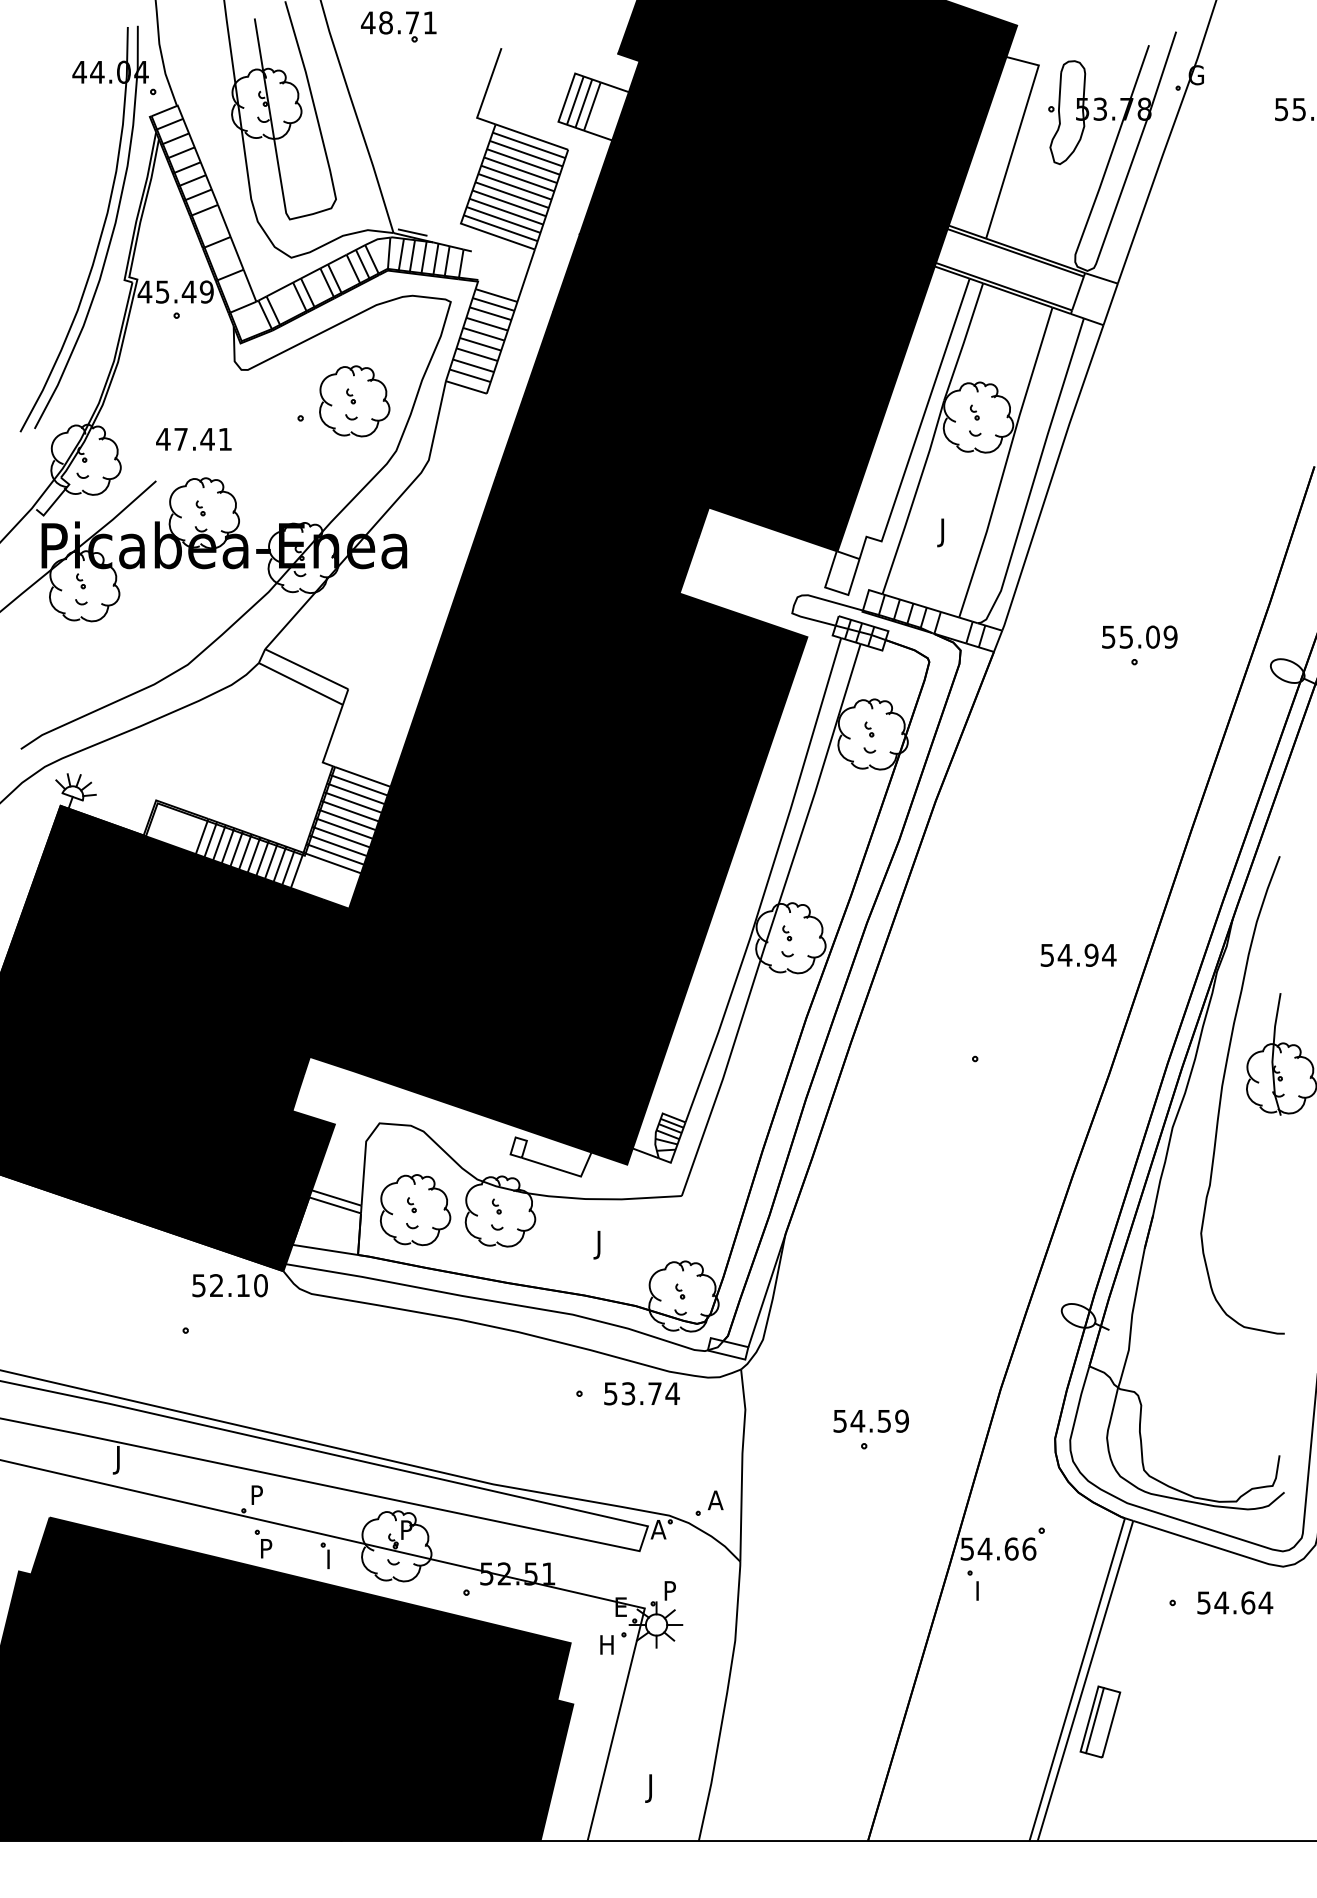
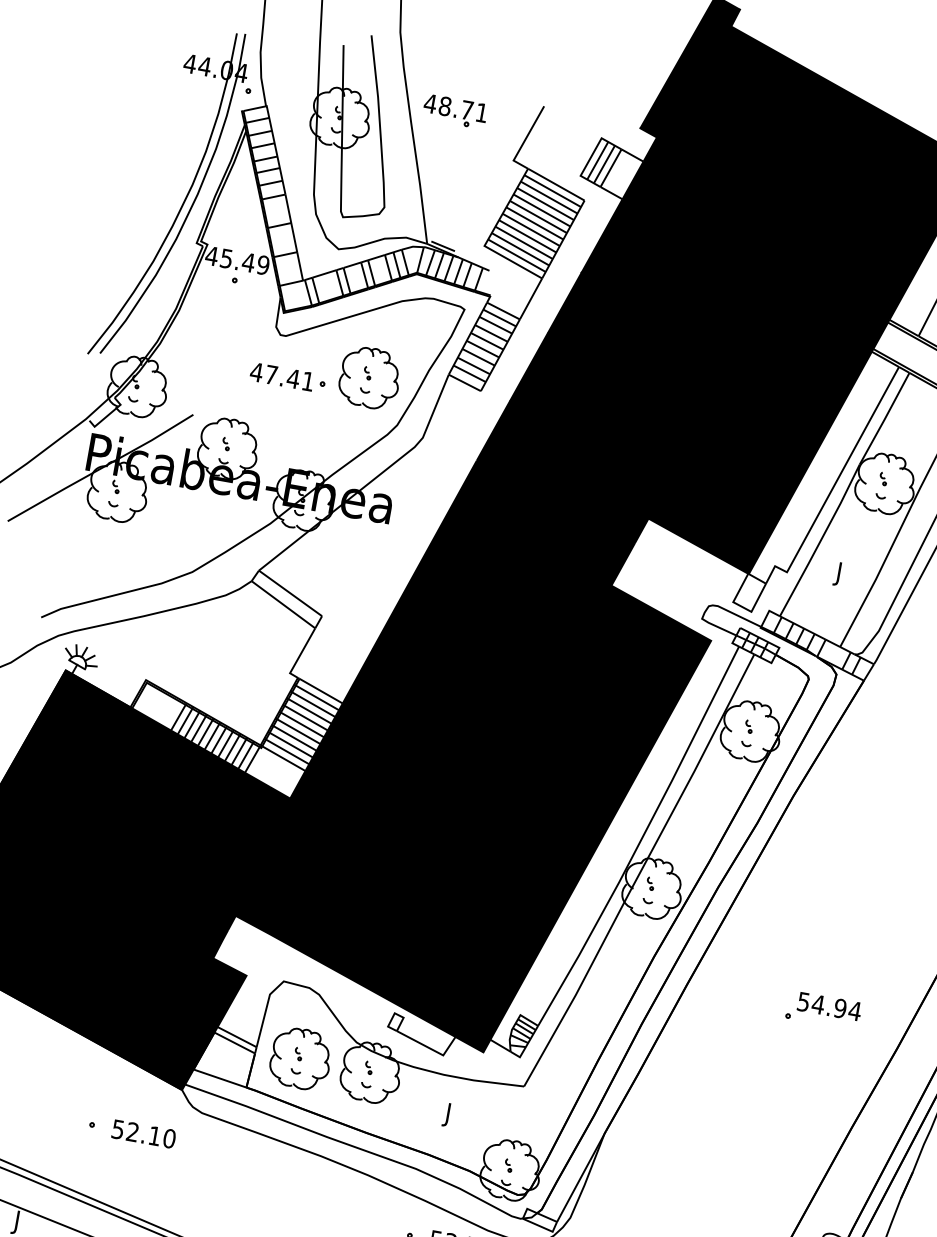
part: (398, 26) -> (455, 111), moved
text: (193, 439) -> (281, 376), moved
text: (1078, 954) -> (829, 1005), moved
text: (229, 1285) -> (143, 1133), moved

